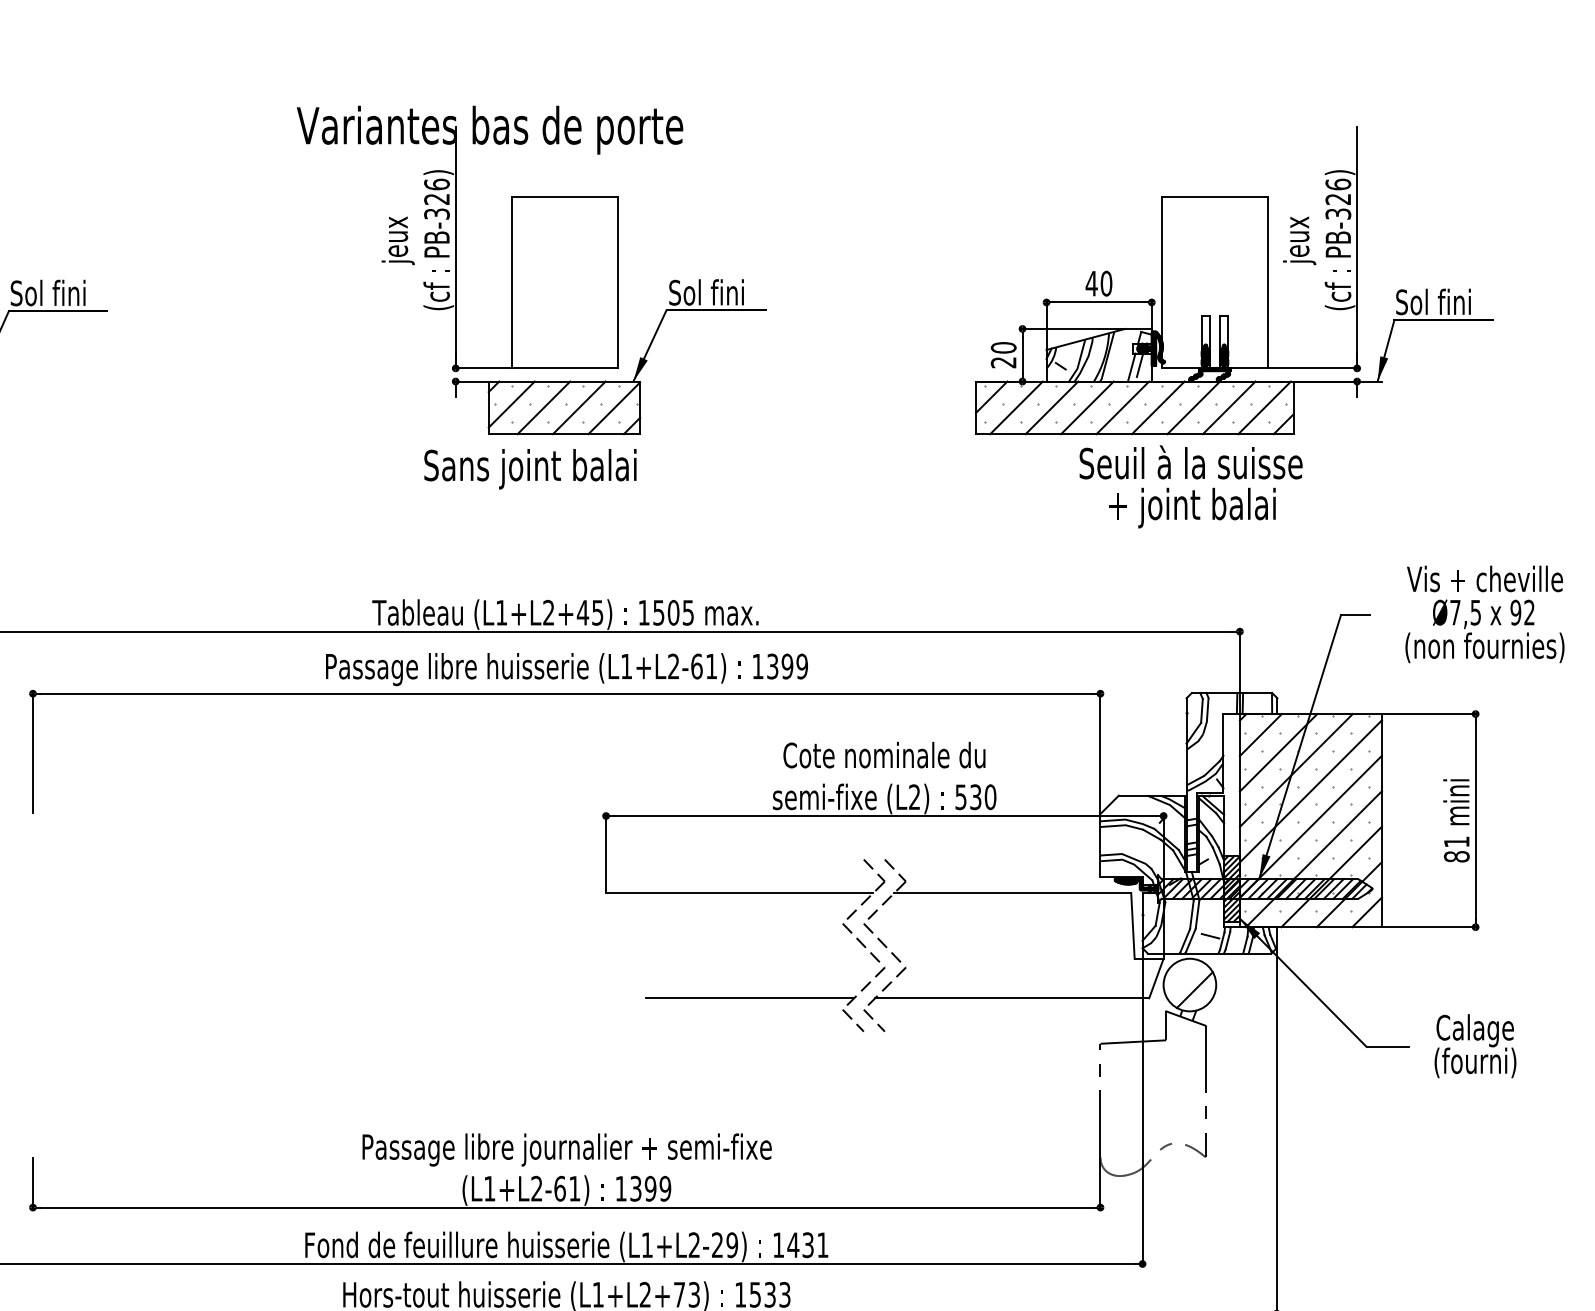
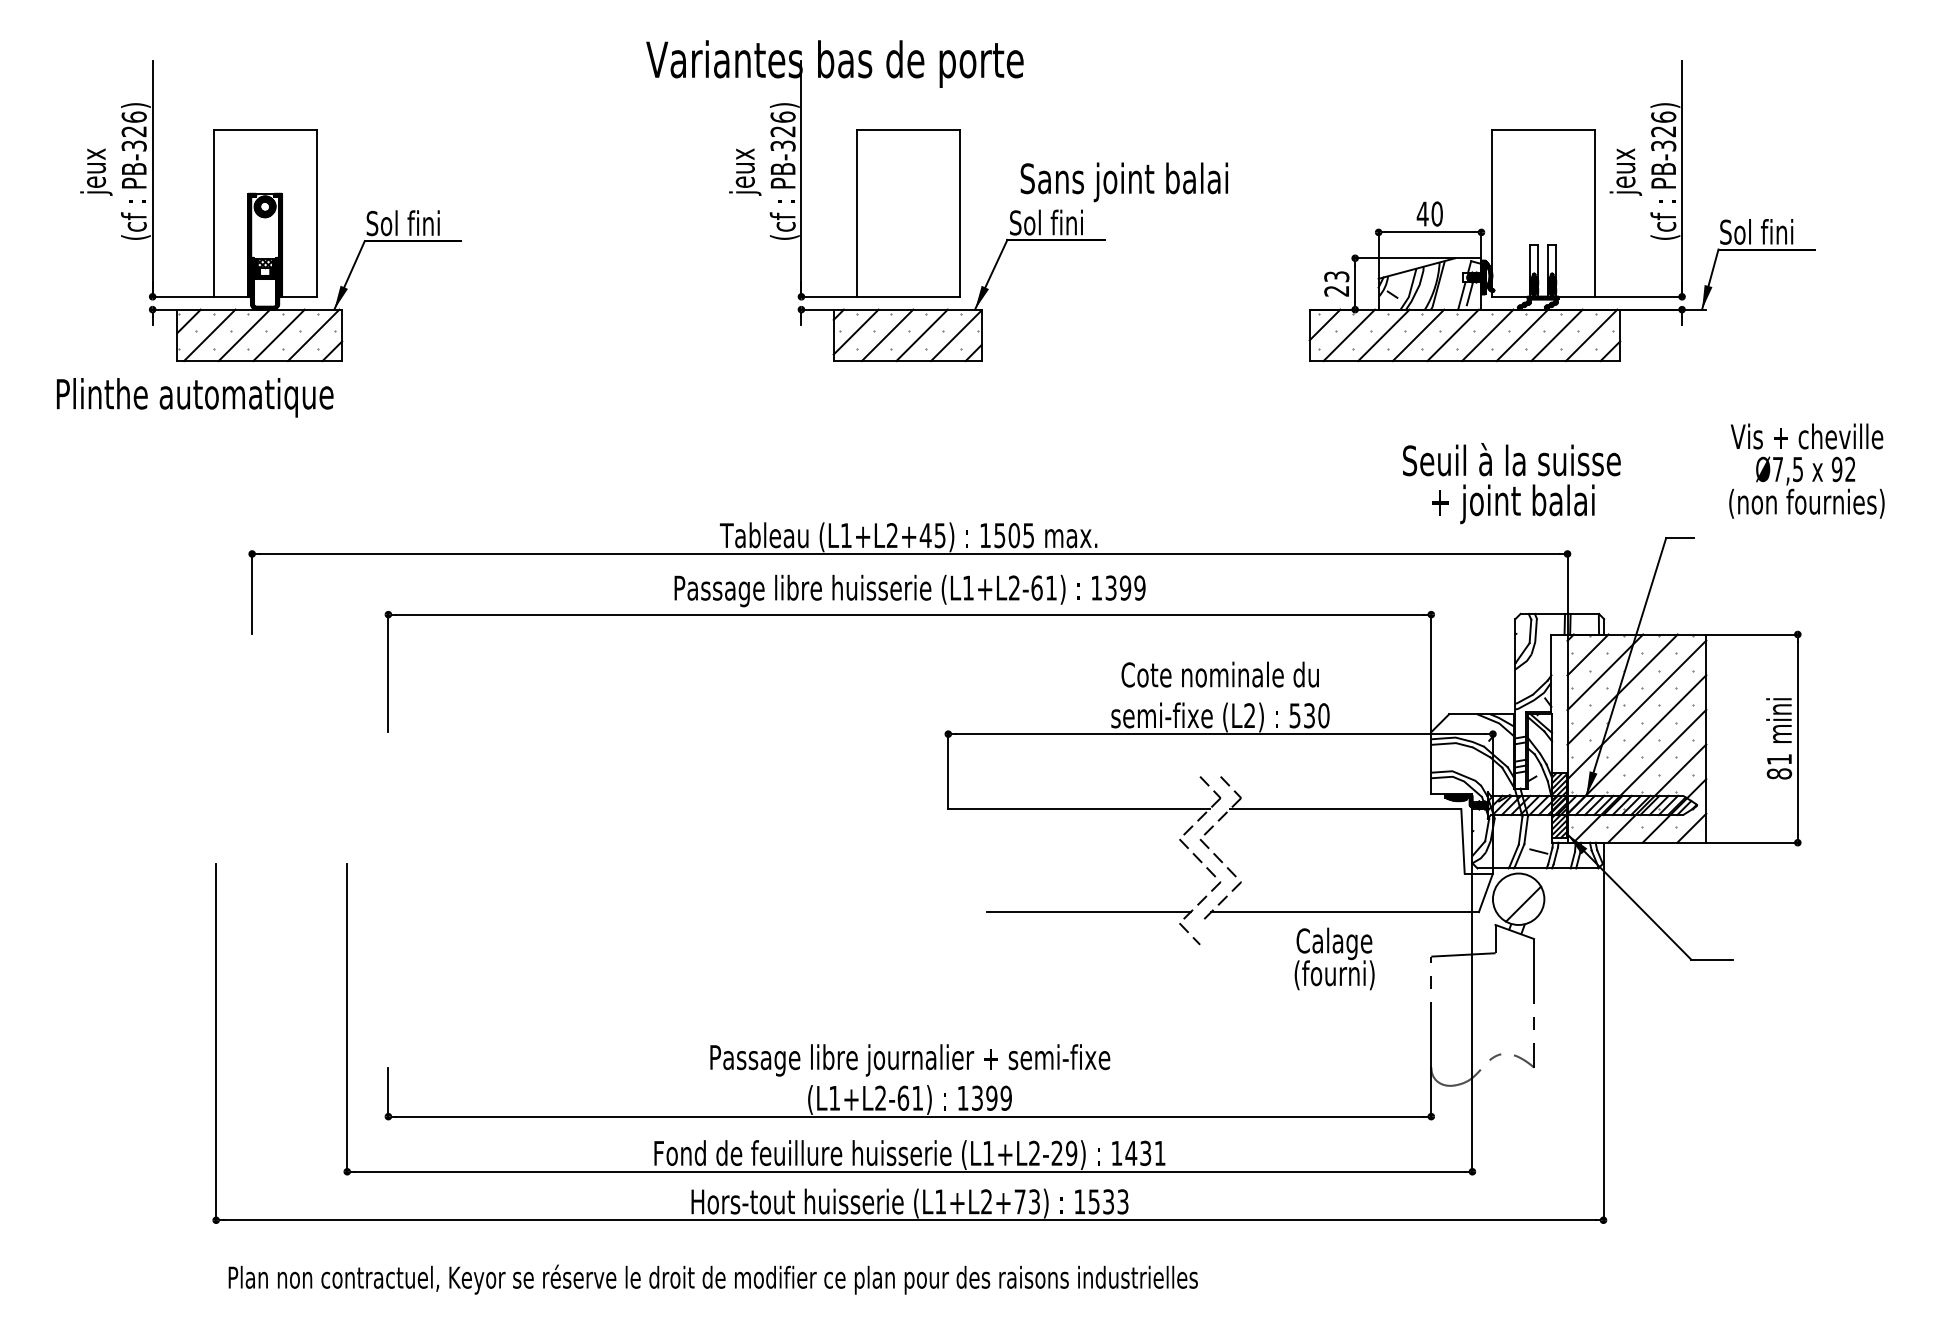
text: (1003, 347) -> (1336, 276), 20 -> 23
text: (529, 469) -> (1123, 182), moved
text: (1190, 486) -> (1511, 483), moved
text: (1484, 613) -> (1806, 470), moved
line: (874, 1020) -> (1210, 933), removed
text: (1475, 1045) -> (1334, 958), moved

